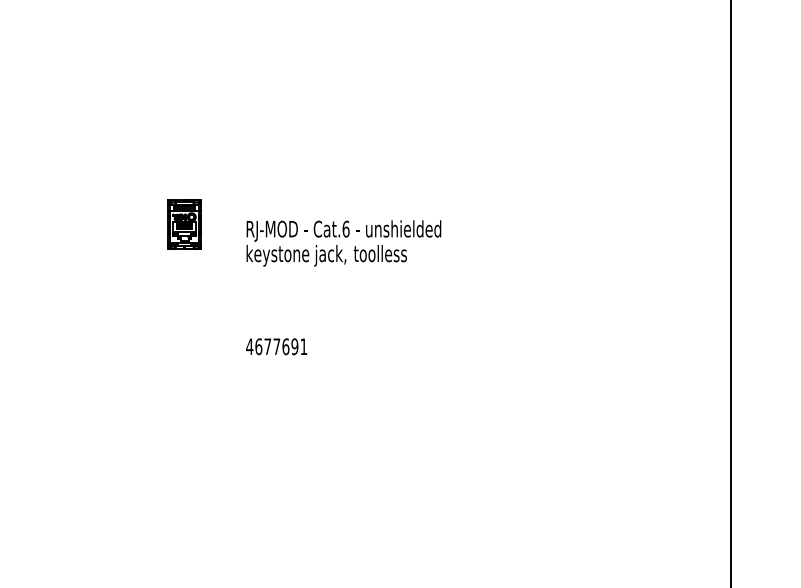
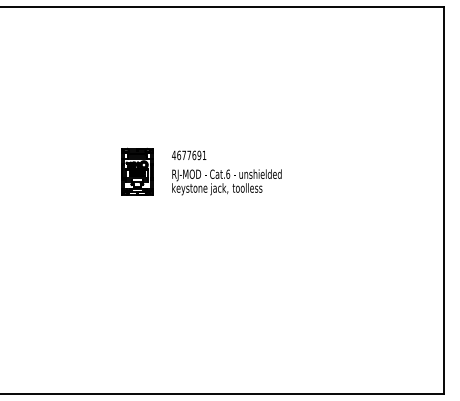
part: (184, 224) -> (137, 171), size x1.67
text: (277, 346) -> (189, 155), moved

